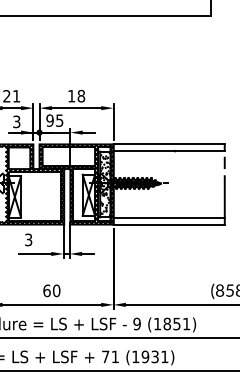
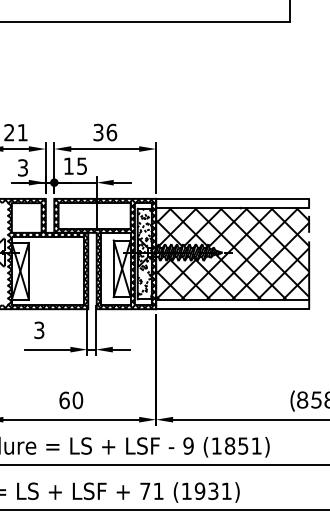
text: (76, 96) -> (105, 132), 18 -> 36
text: (49, 120) -> (68, 165), 95 -> 15
hatch: (169, 184) -> (232, 253), added

